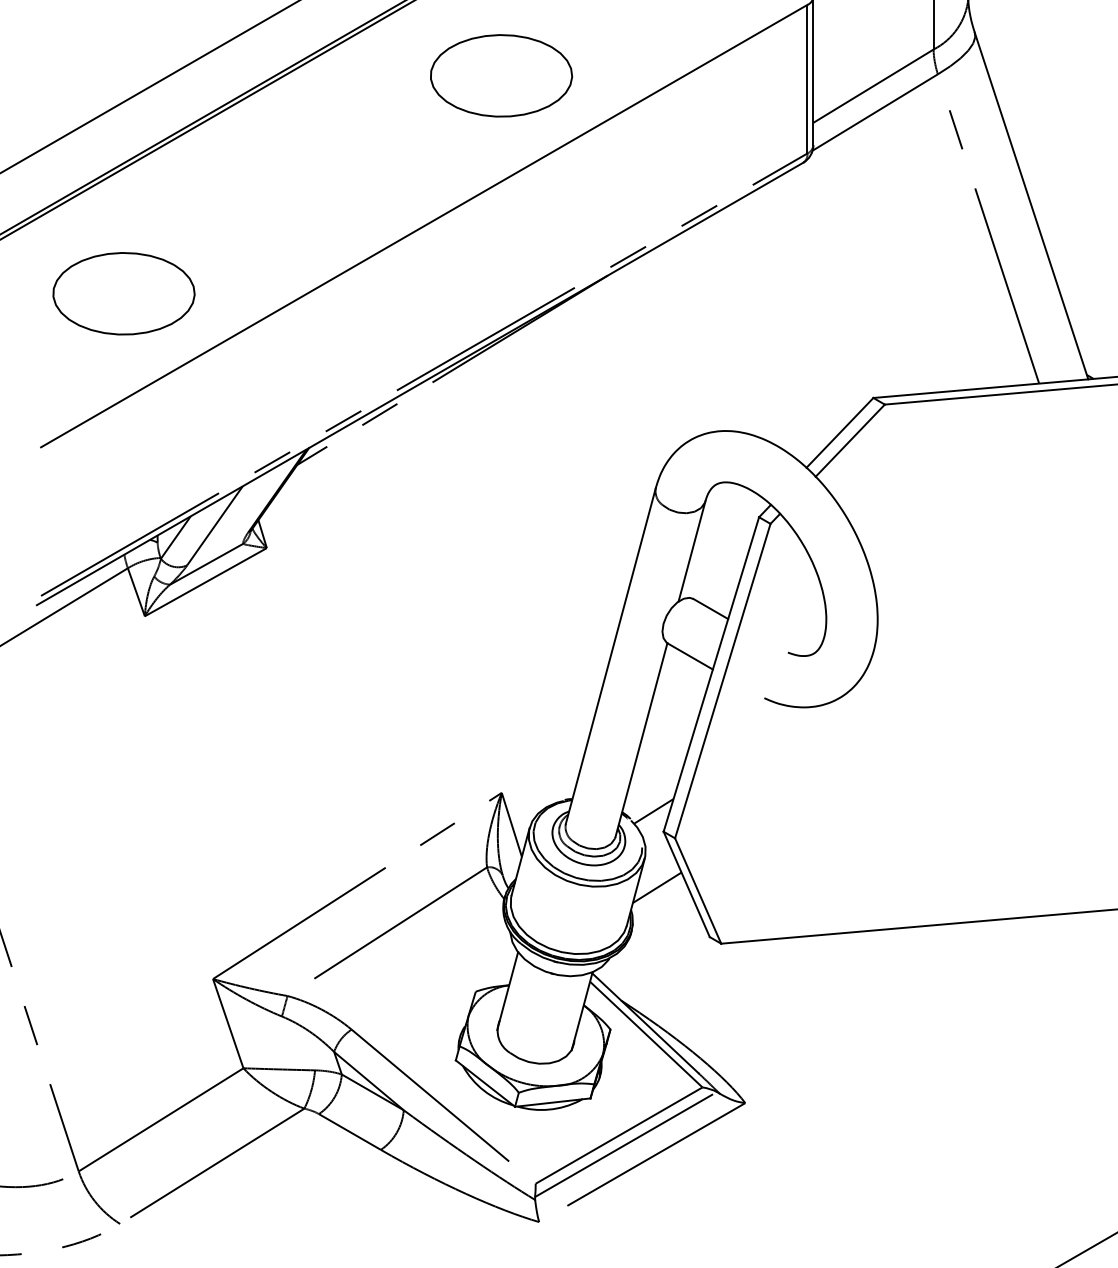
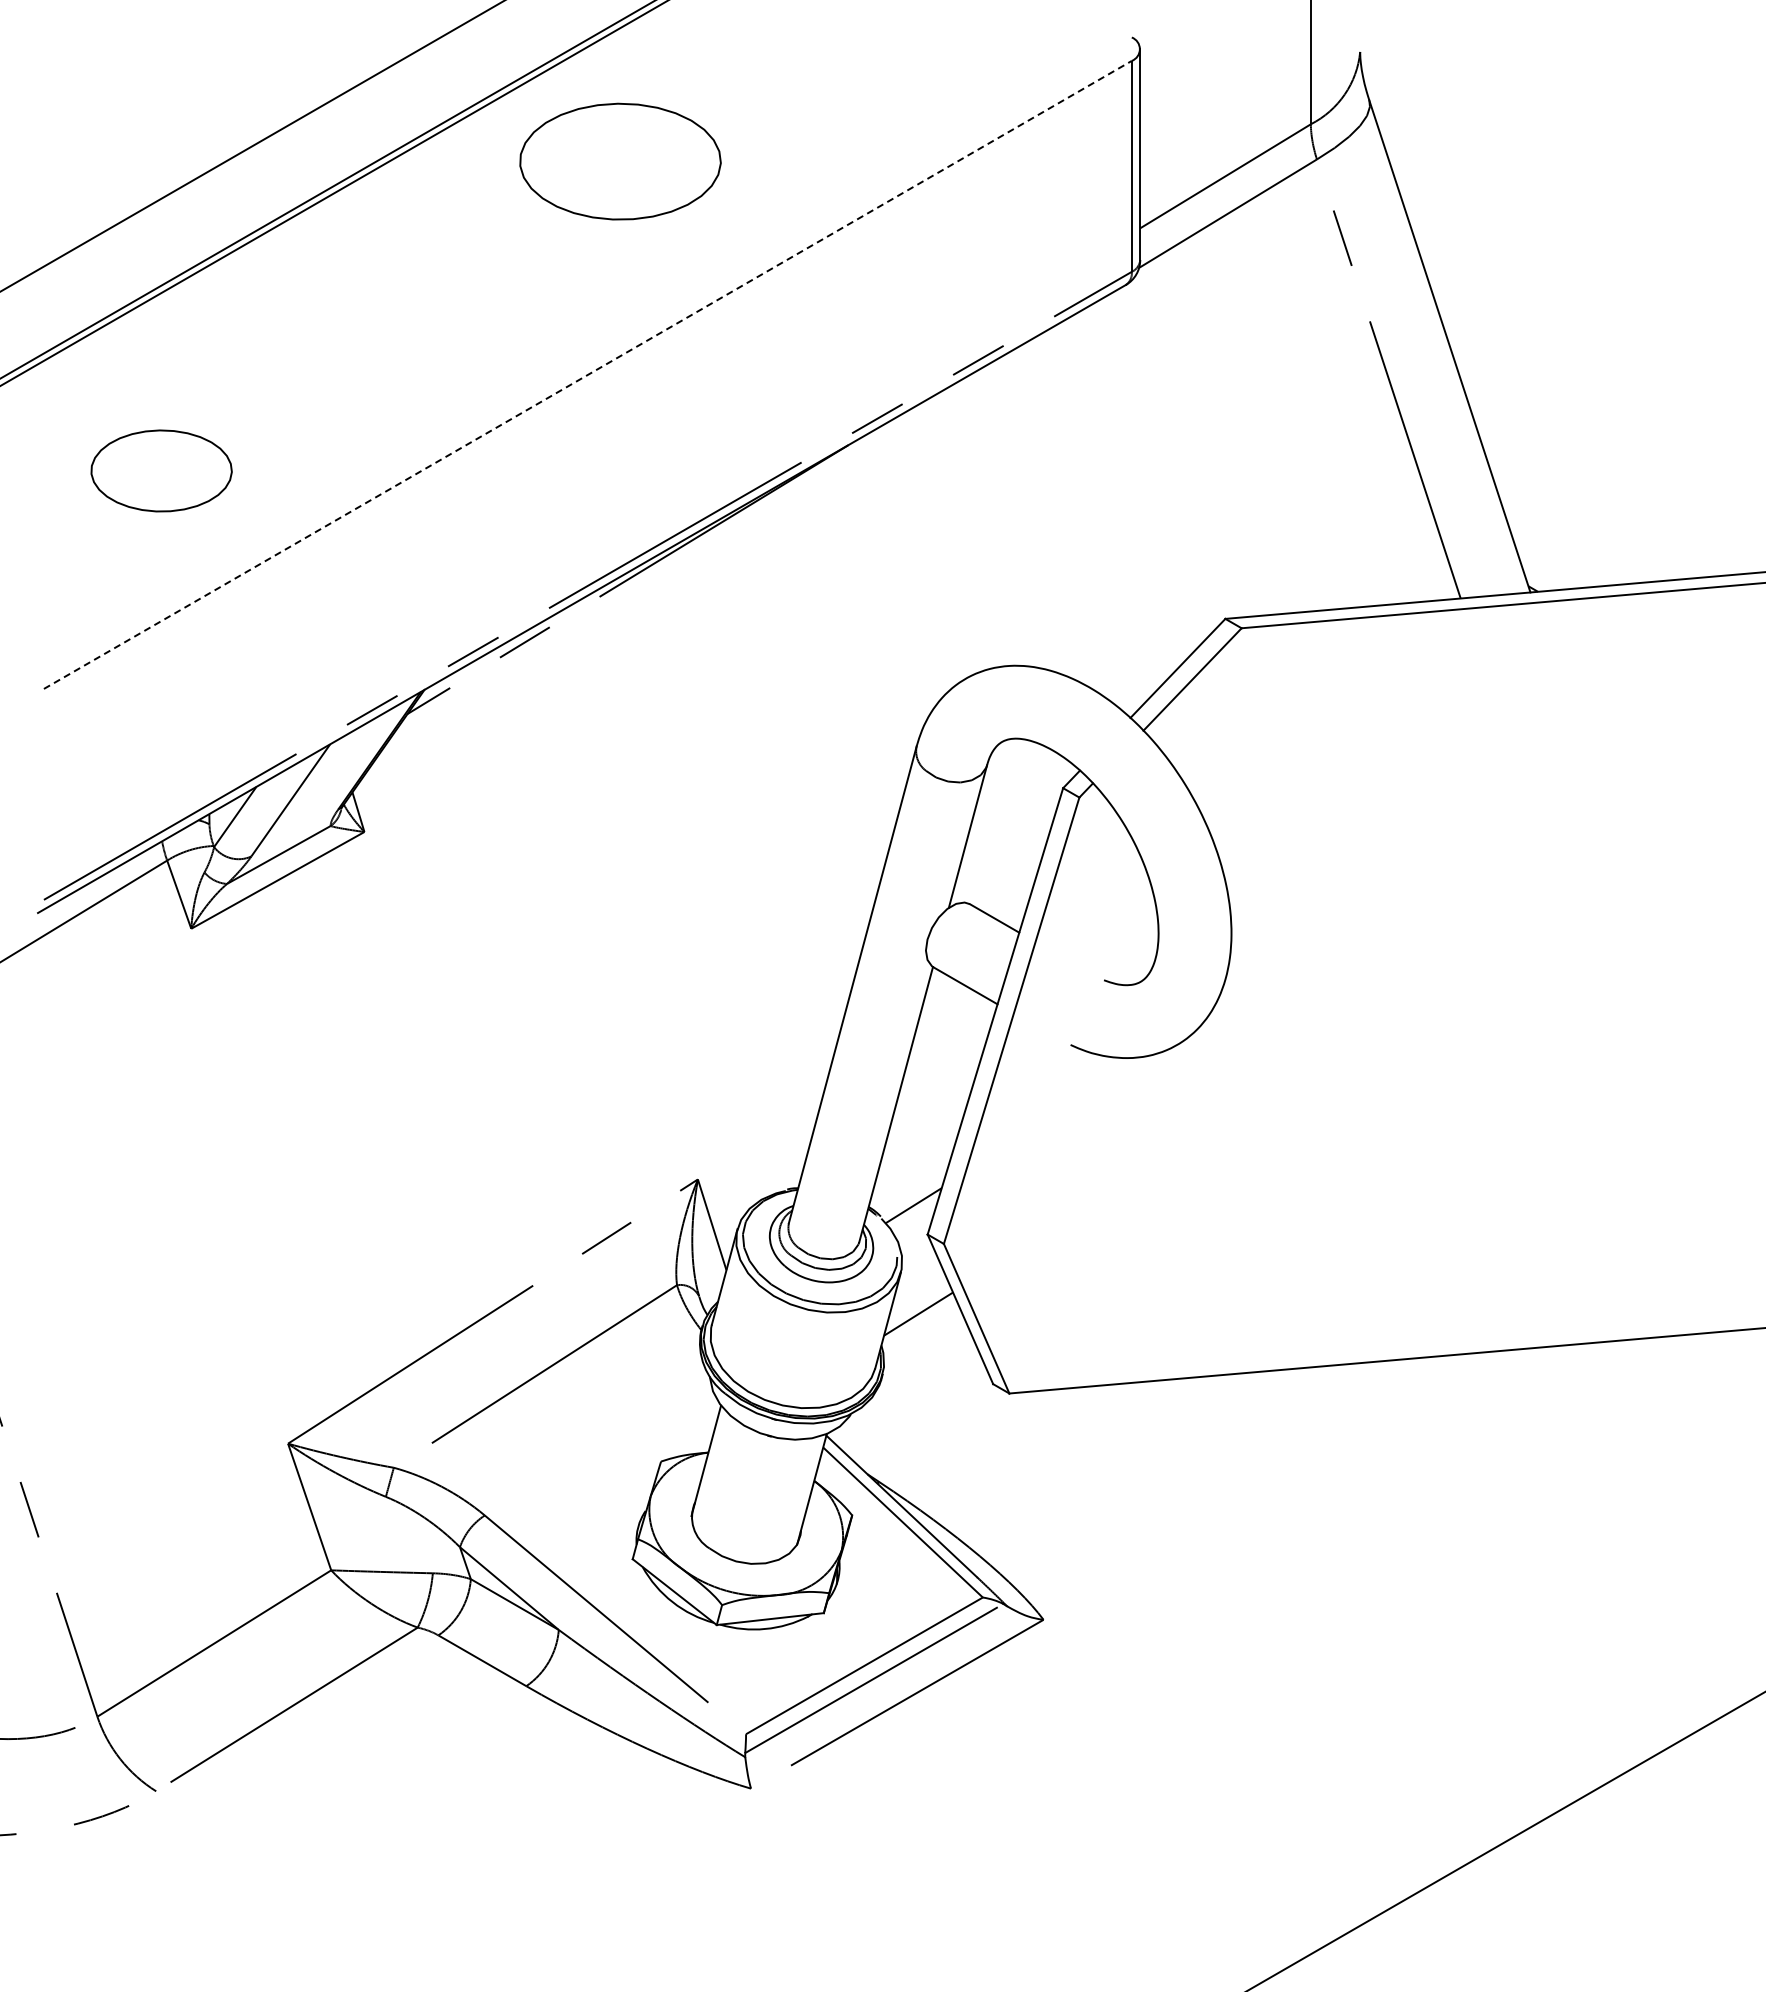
part: (501, 75) -> (620, 161), moved
line: (424, 225) -> (588, 374), solid -> dashed
part: (123, 293) -> (161, 470), size x0.7

